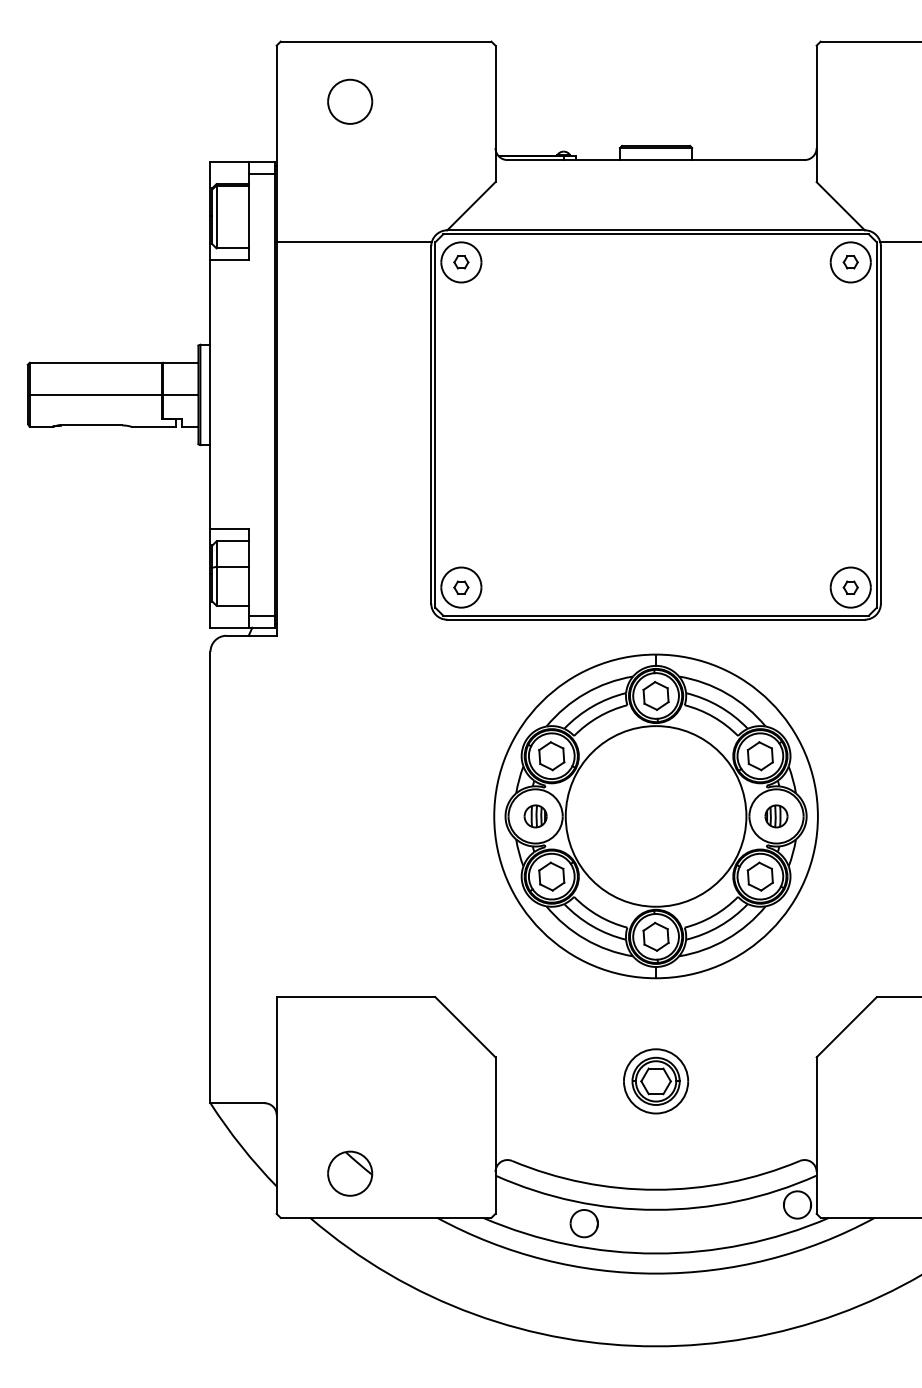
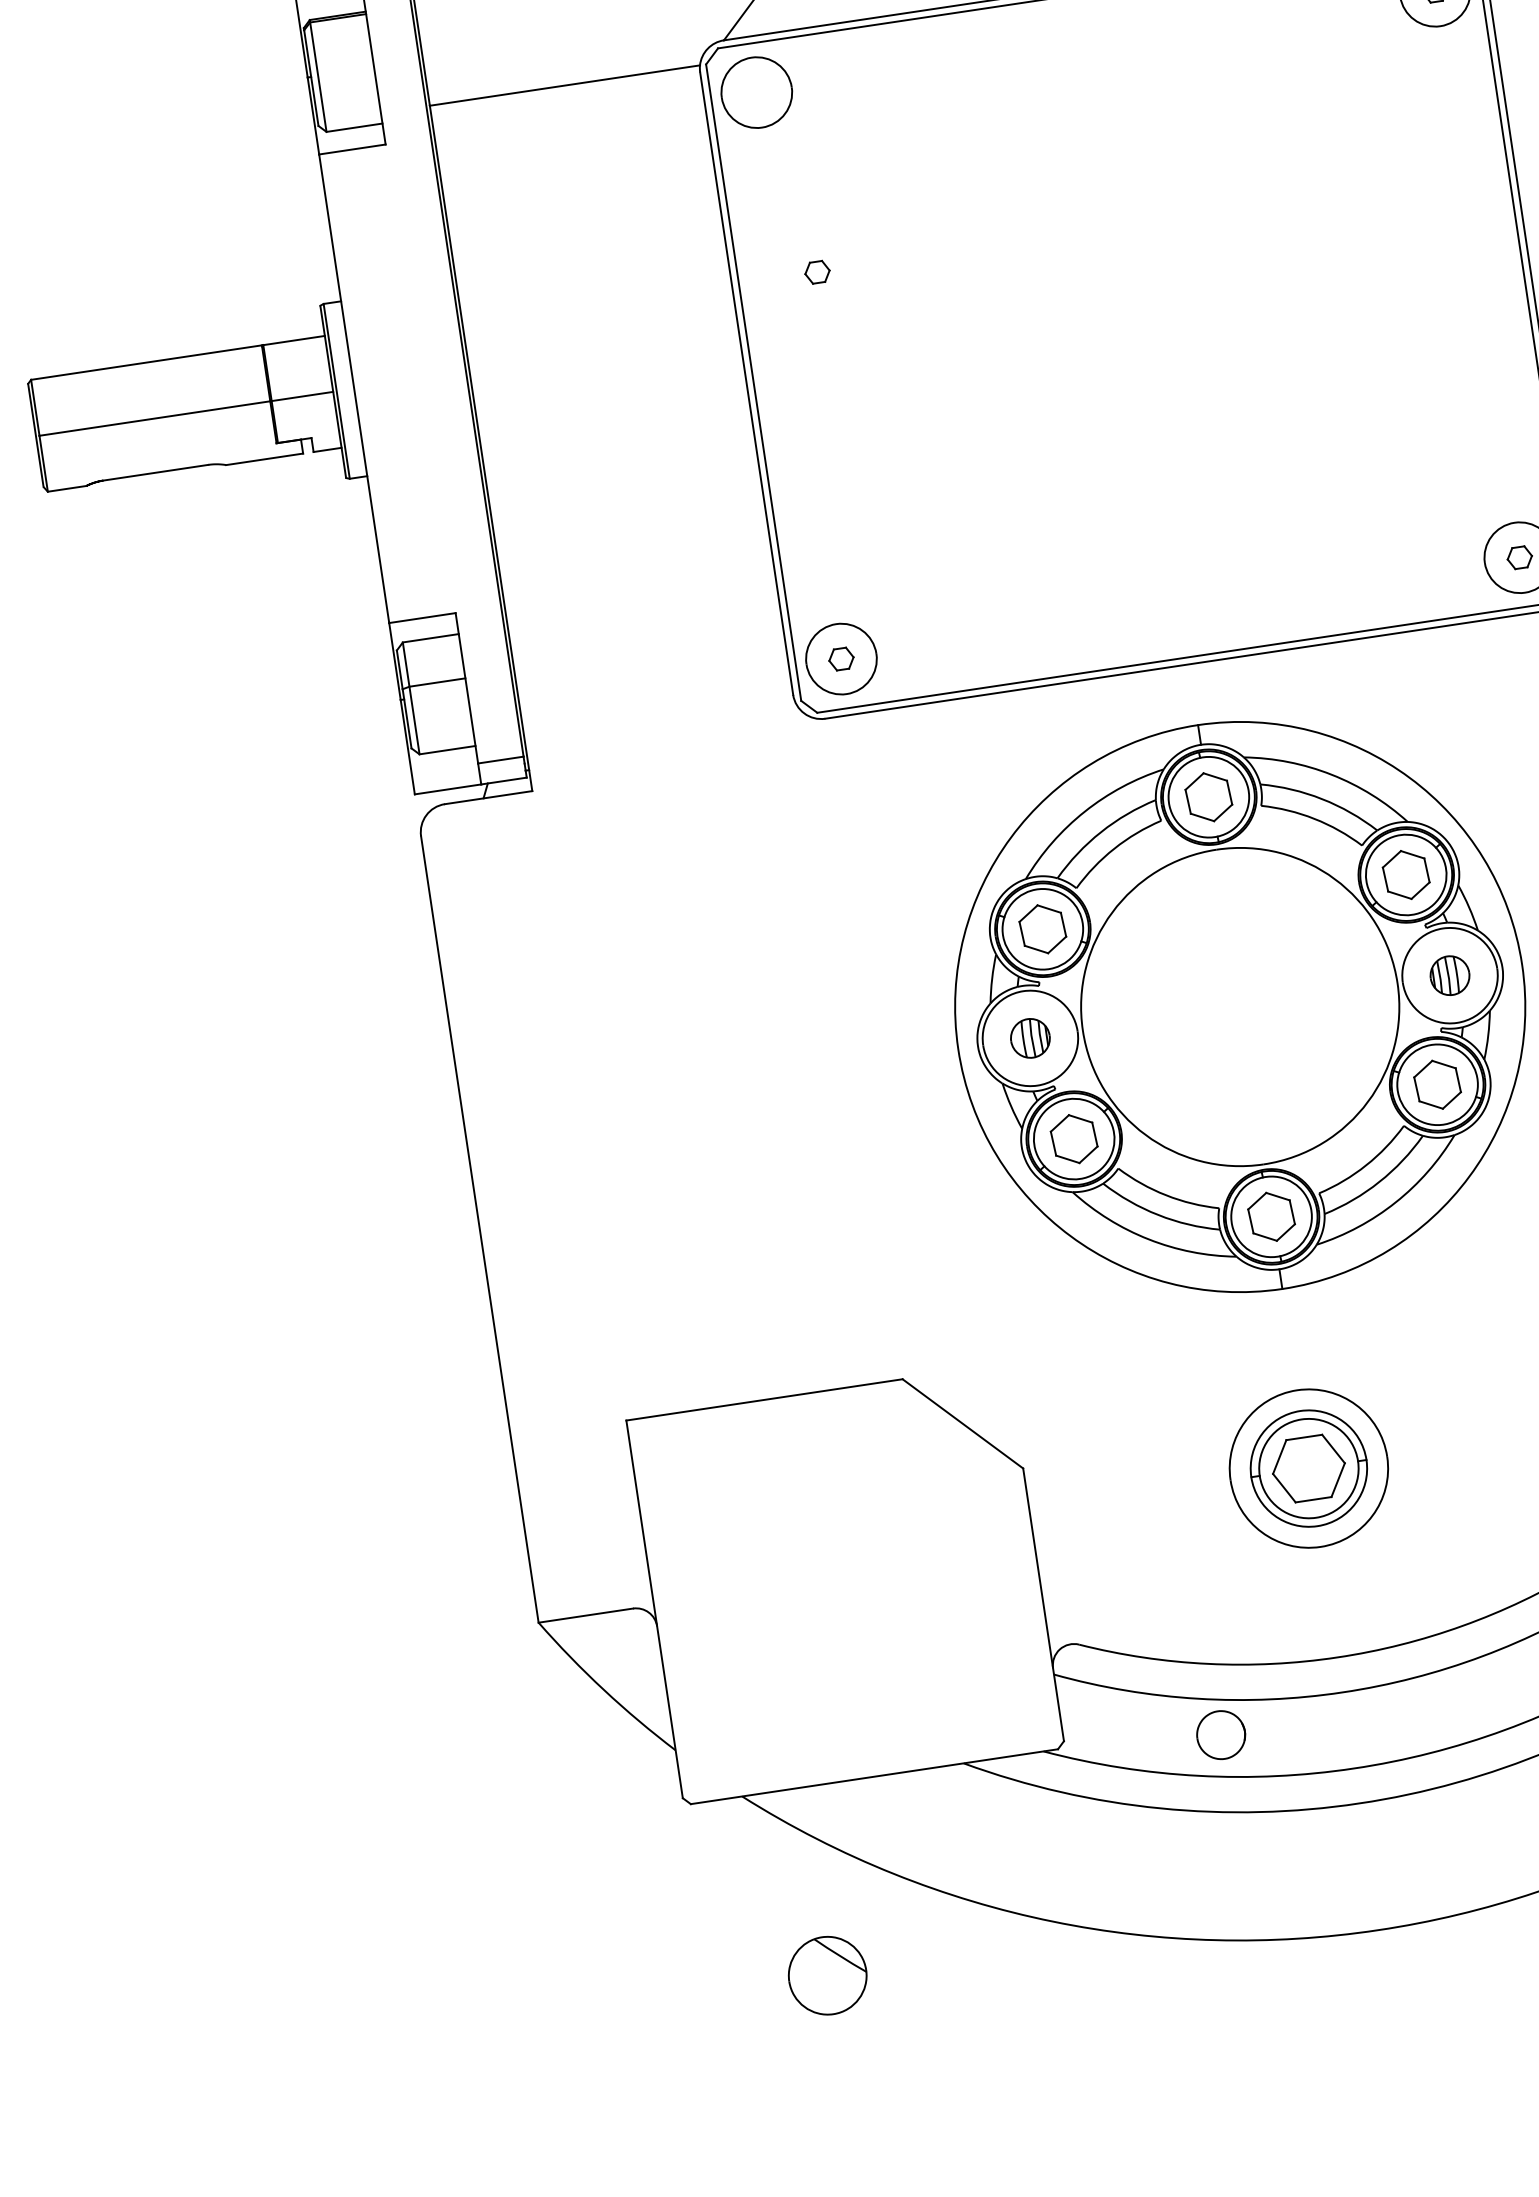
part: (461, 262) -> (817, 272), moved
part: (656, 1081) -> (1309, 1468), size x1.4
part: (350, 1173) -> (828, 1975), moved

